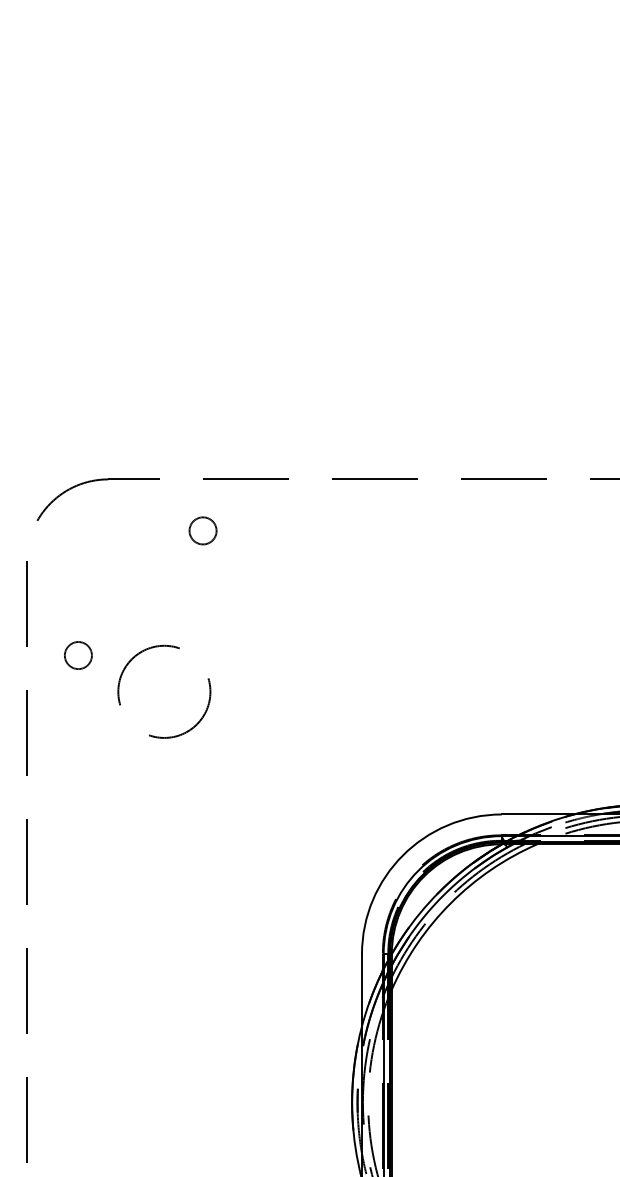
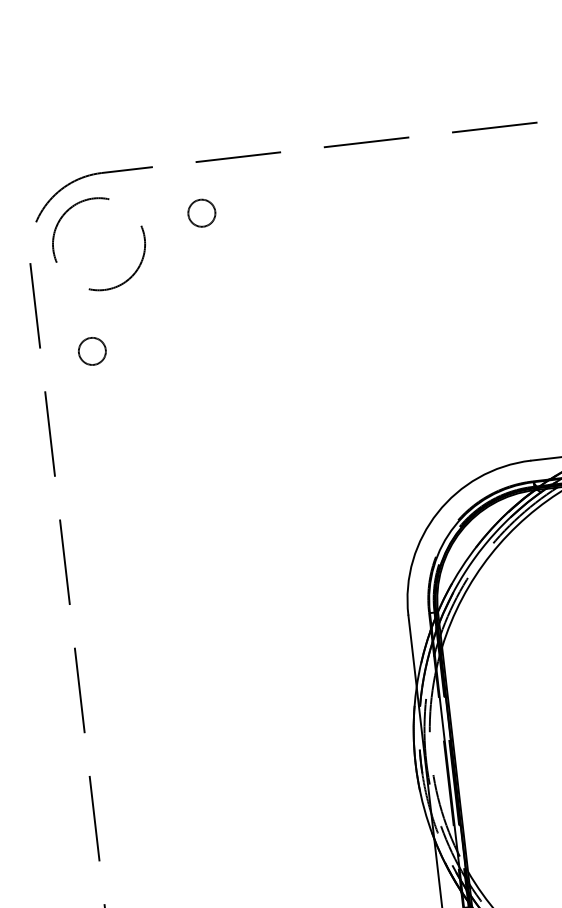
part: (175, 648) -> (105, 199), moved

